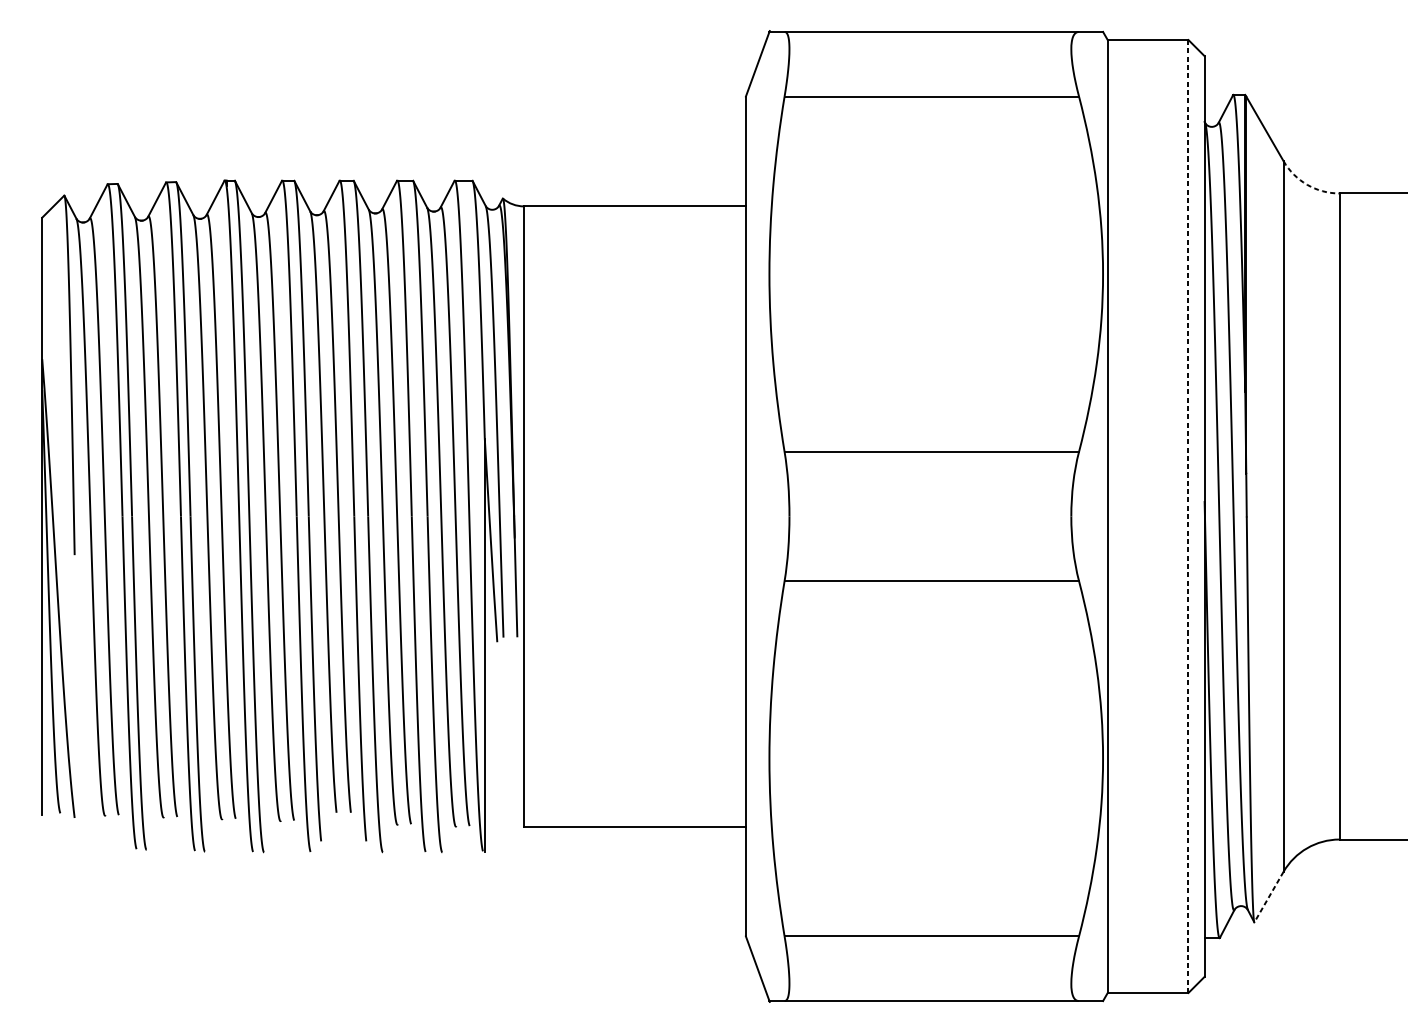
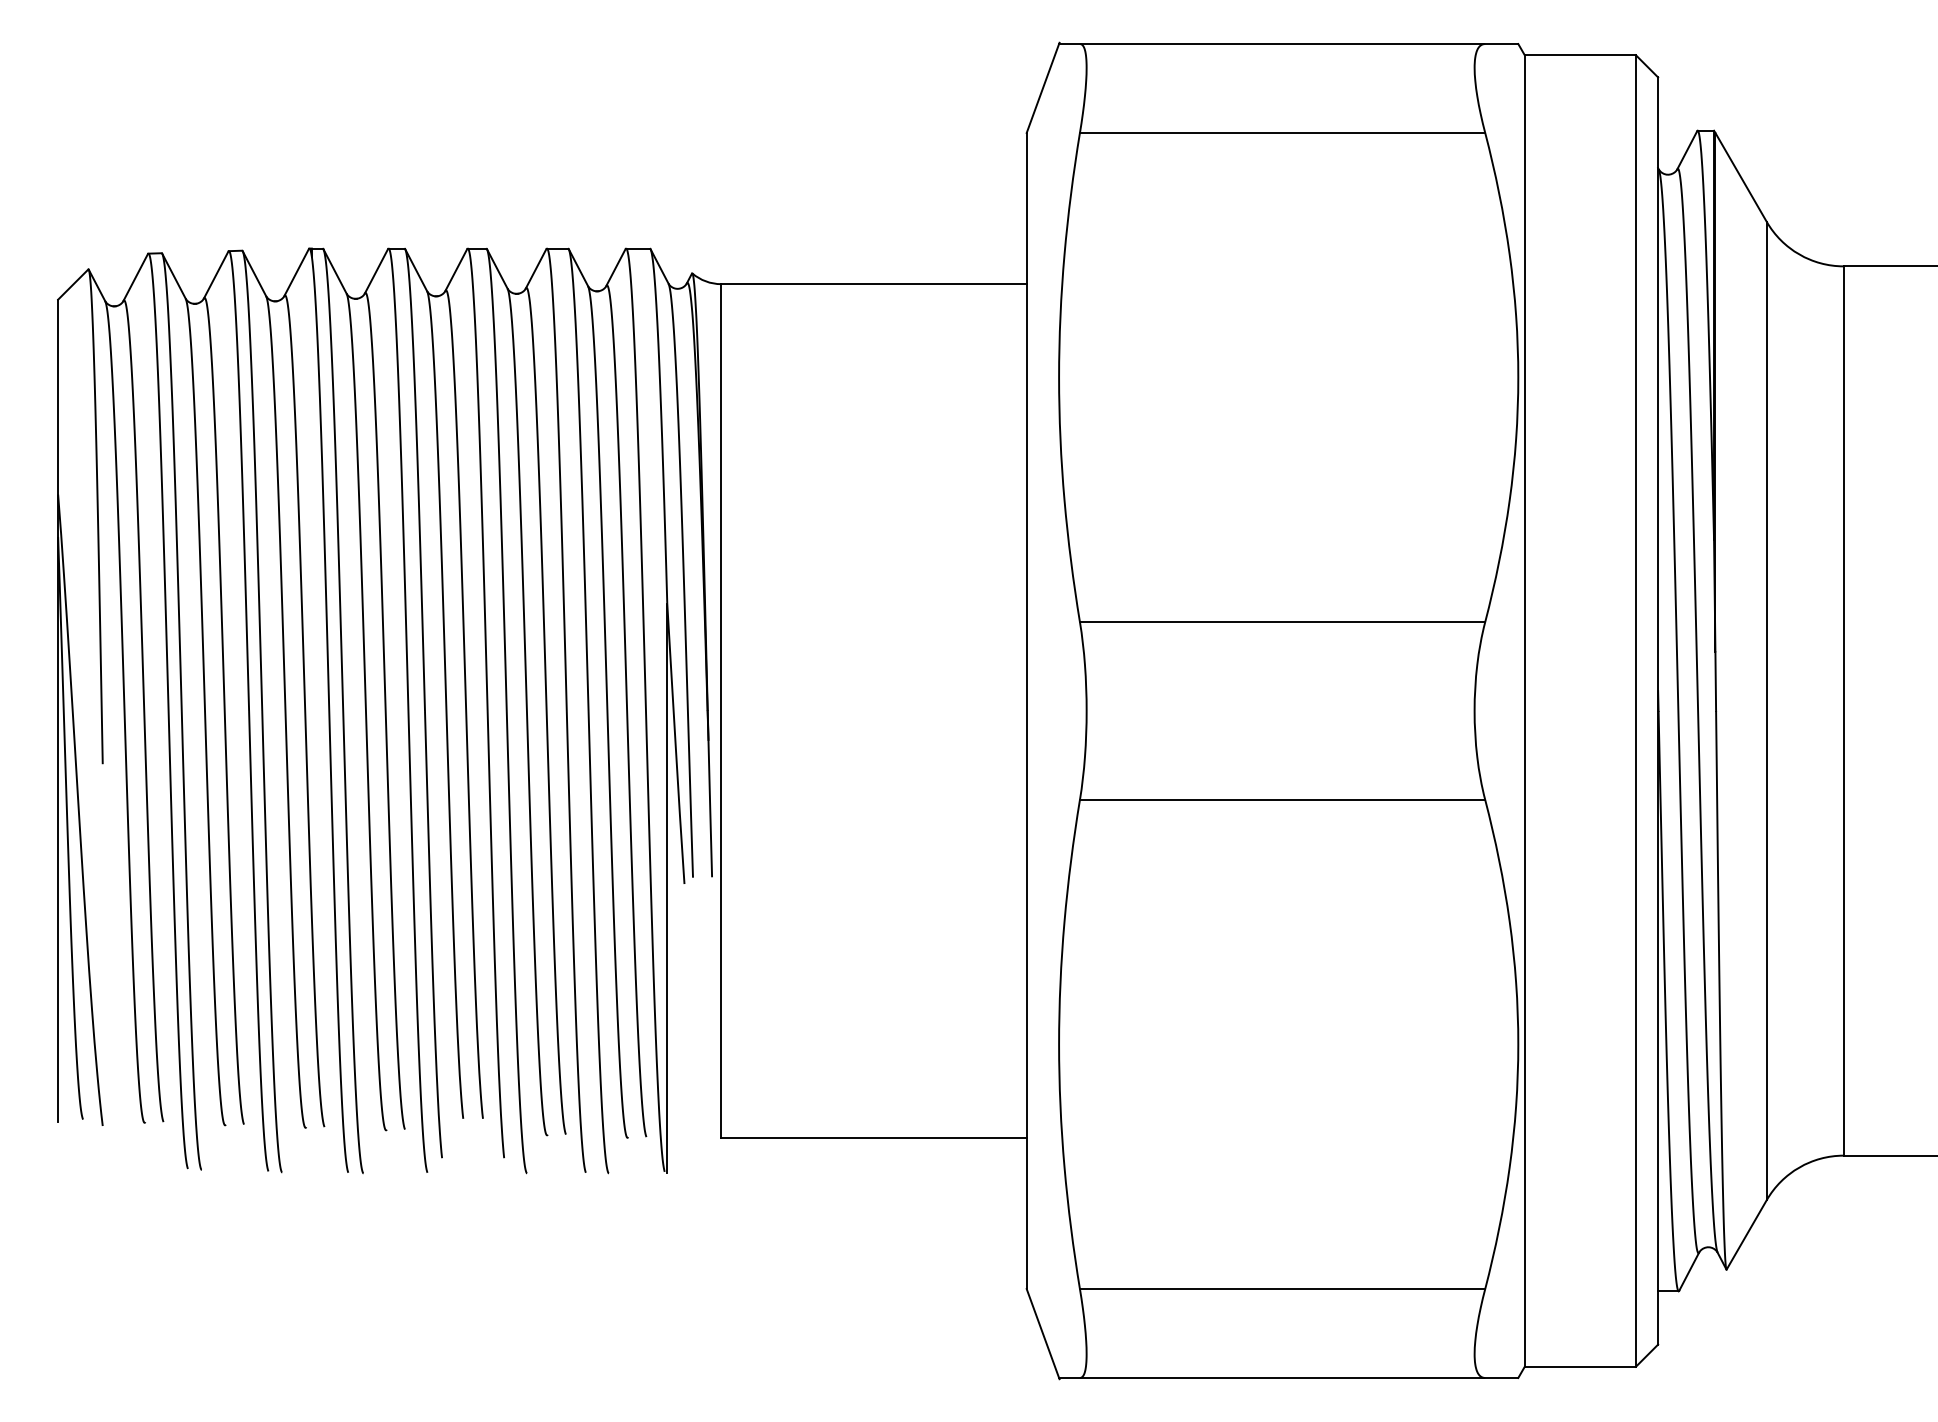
arc: (1307, 184) -> (1799, 254), dashed -> solid
line: (1188, 516) -> (1635, 711), dashed -> solid
line: (1268, 897) -> (1746, 1235), dashed -> solid

